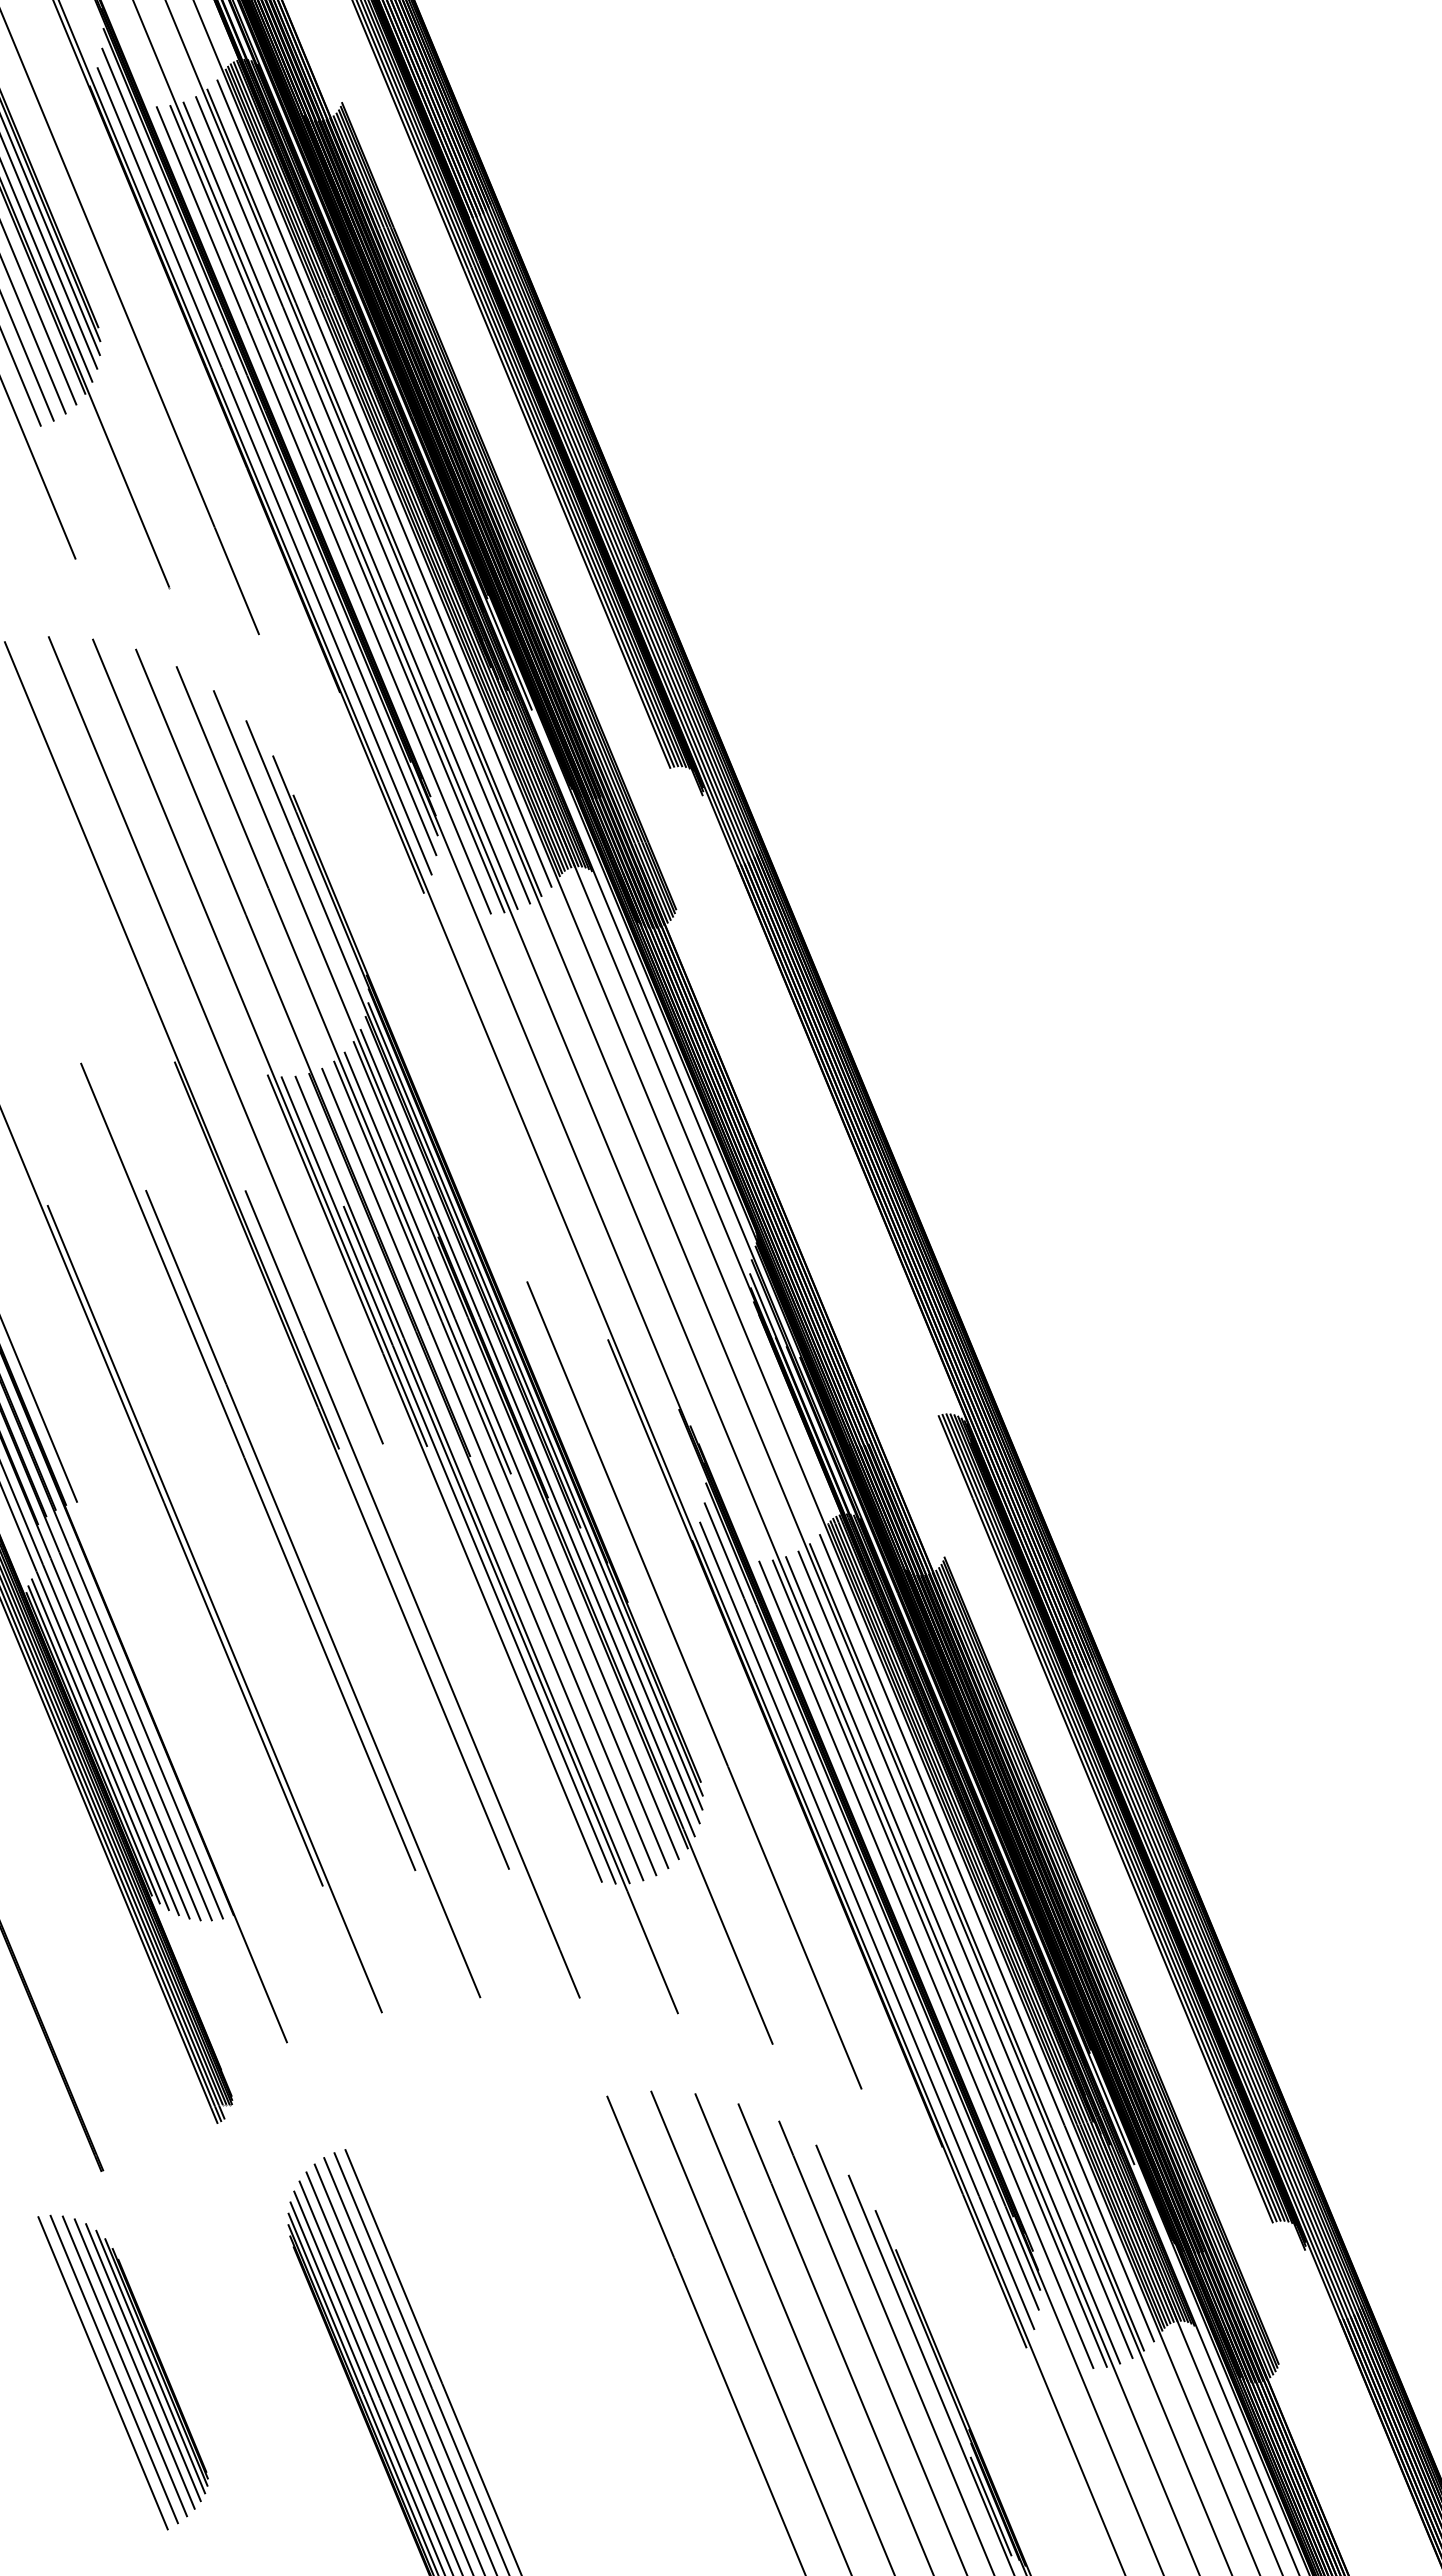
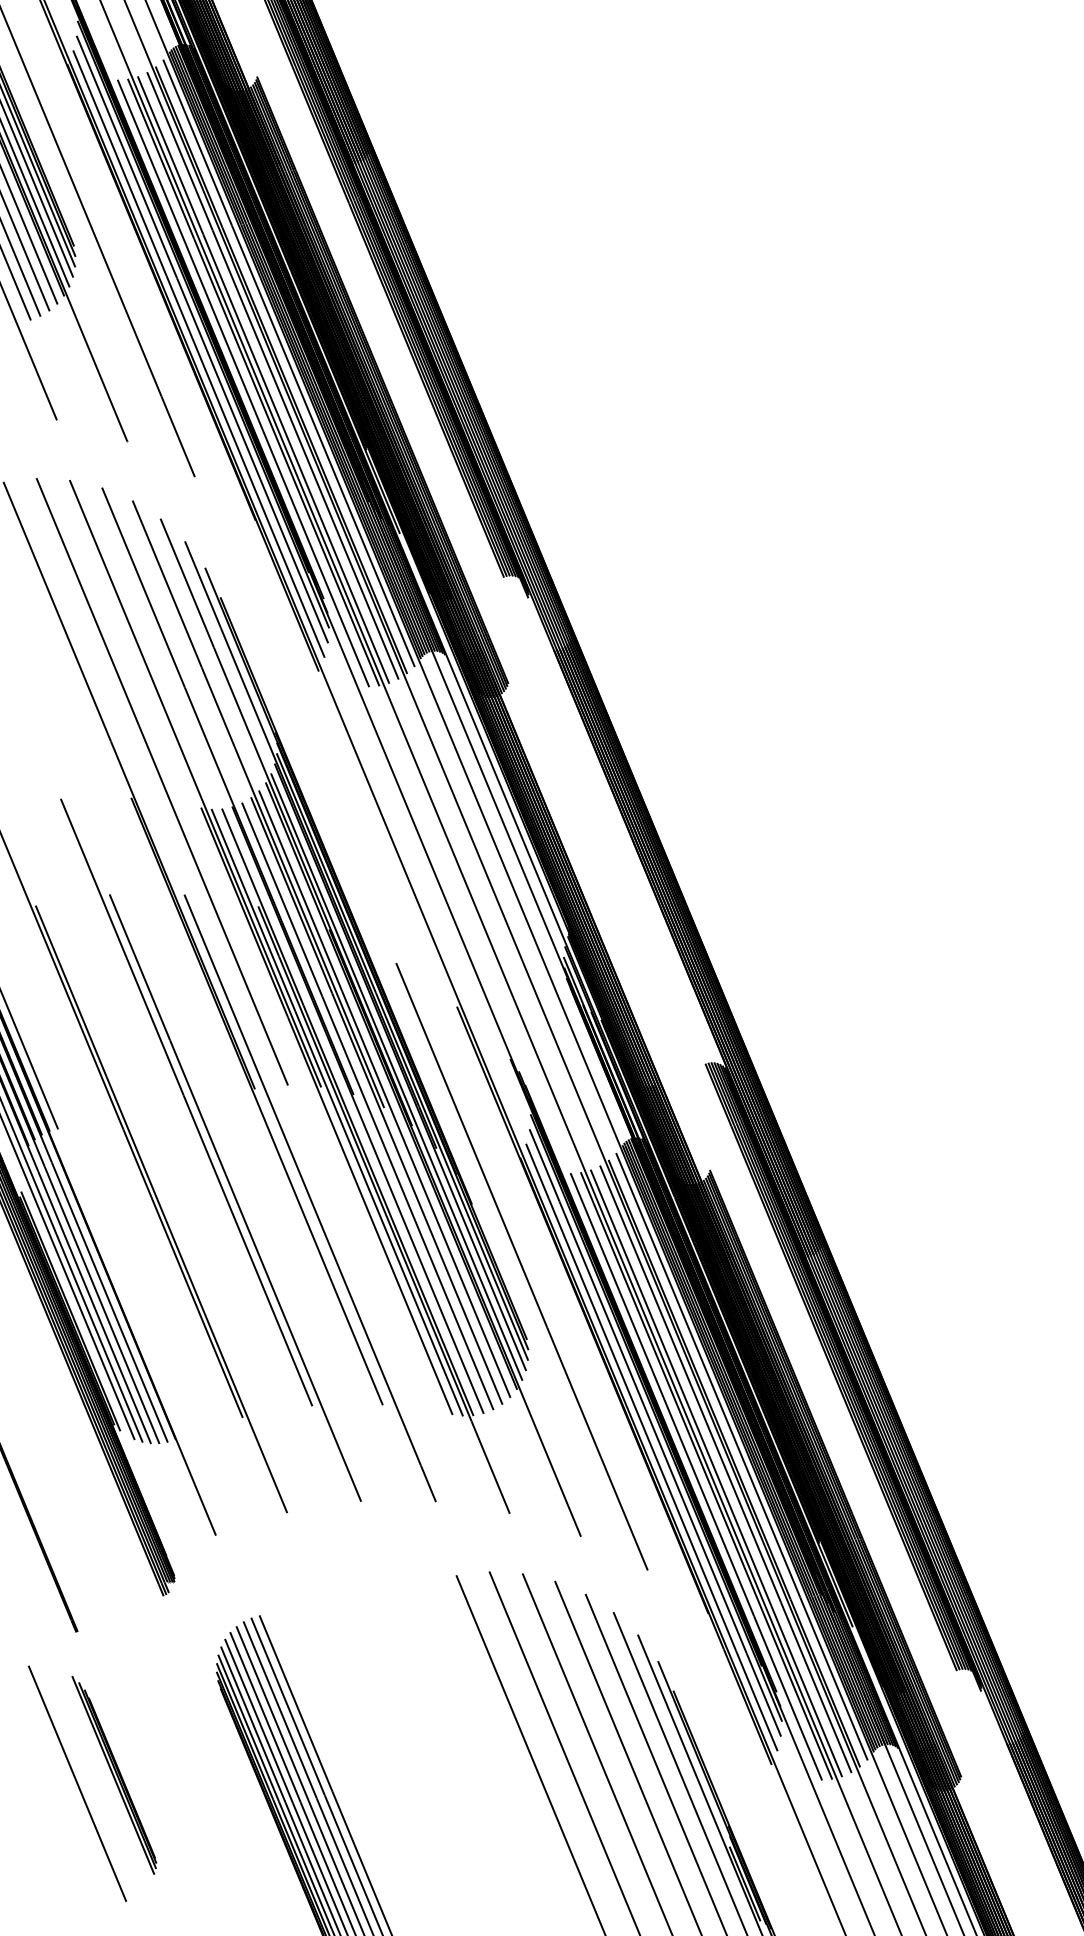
line: (100, 1744) -> (75, 1311), removed
line: (143, 2362) -> (107, 1775), removed
line: (134, 2363) -> (101, 1776), removed
line: (124, 2366) -> (93, 1778), removed
line: (114, 2369) -> (86, 1780), removed

